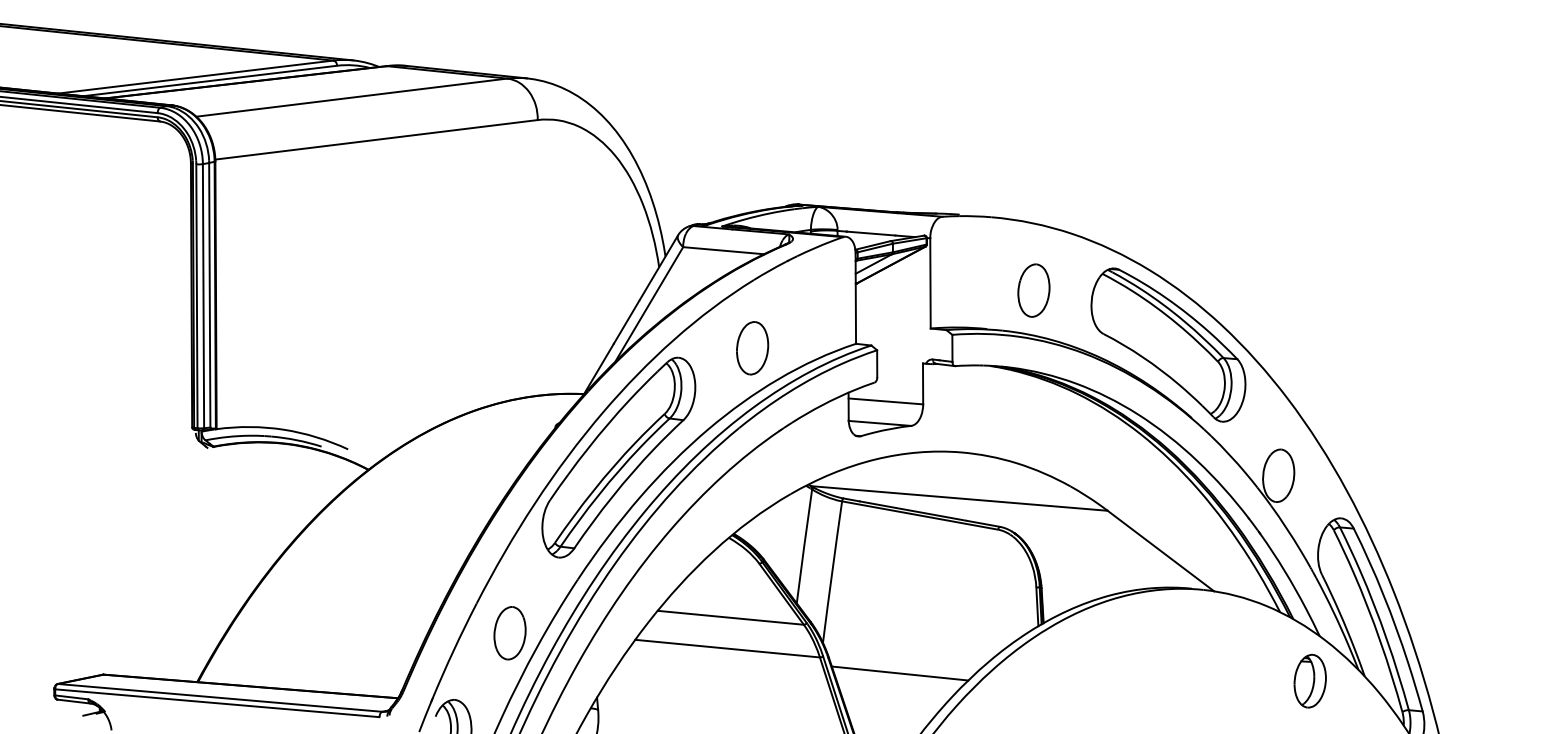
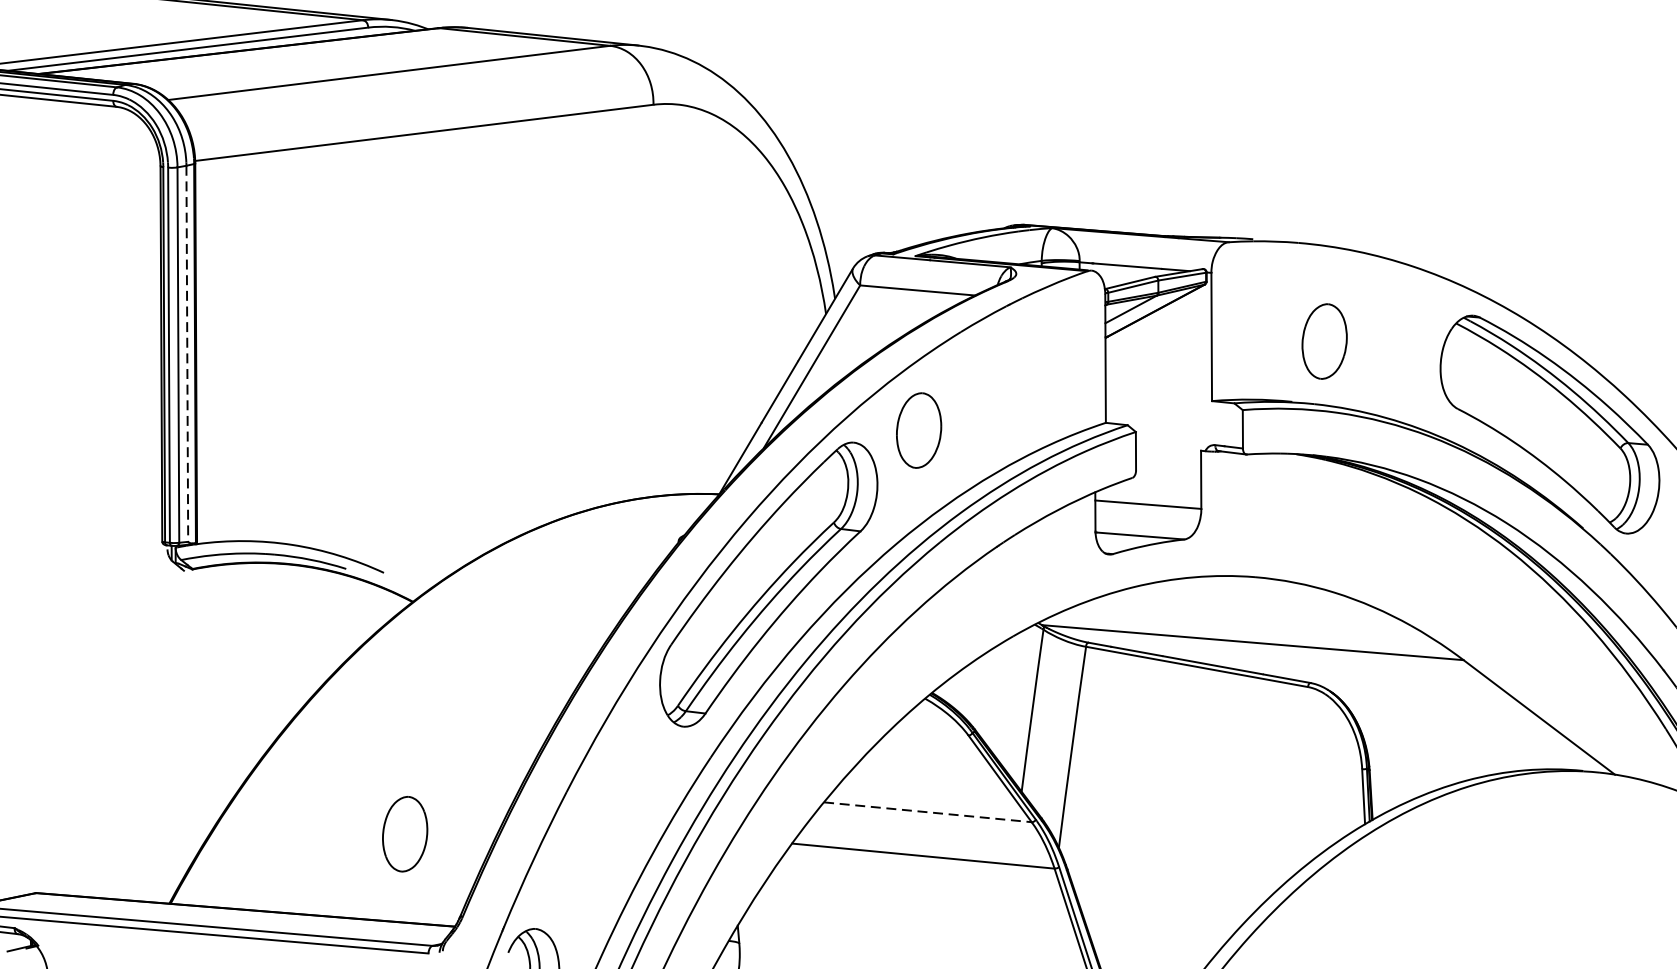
part: (1033, 290) -> (1324, 341), moved
line: (209, 295) -> (186, 354), solid -> dashed
part: (752, 348) -> (918, 430), moved
line: (731, 617) -> (928, 811), solid -> dashed
part: (509, 633) -> (404, 834), moved
line: (899, 673) -> (1167, 891), removed

